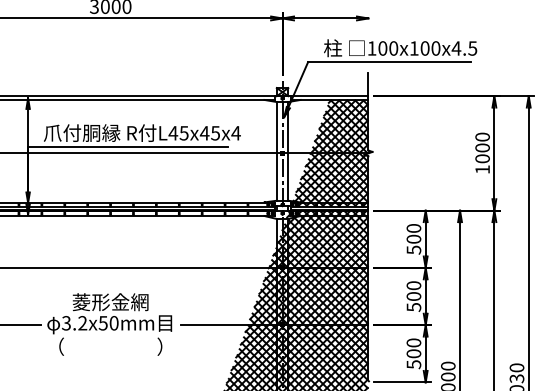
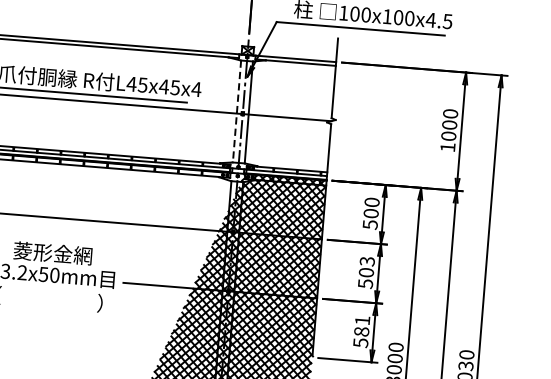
line: (276, 151) -> (236, 111), solid -> dashed
hatch: (329, 152) -> (291, 117), removed
text: (413, 285) -> (366, 261), 500 -> 503
text: (413, 348) -> (361, 326), 500 -> 581

